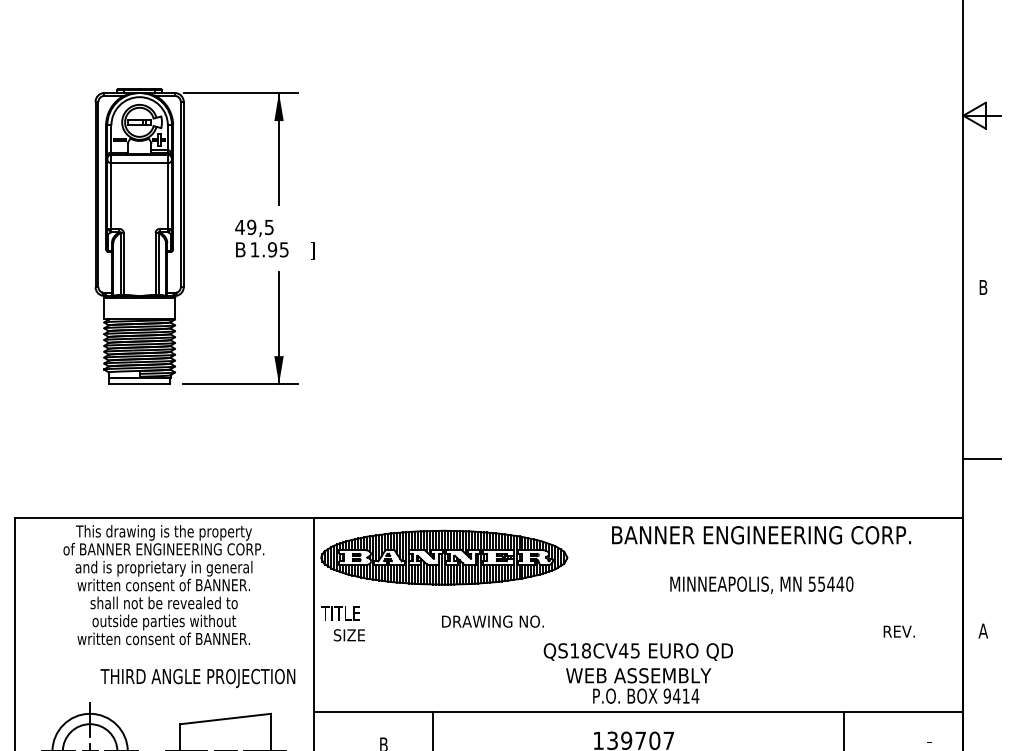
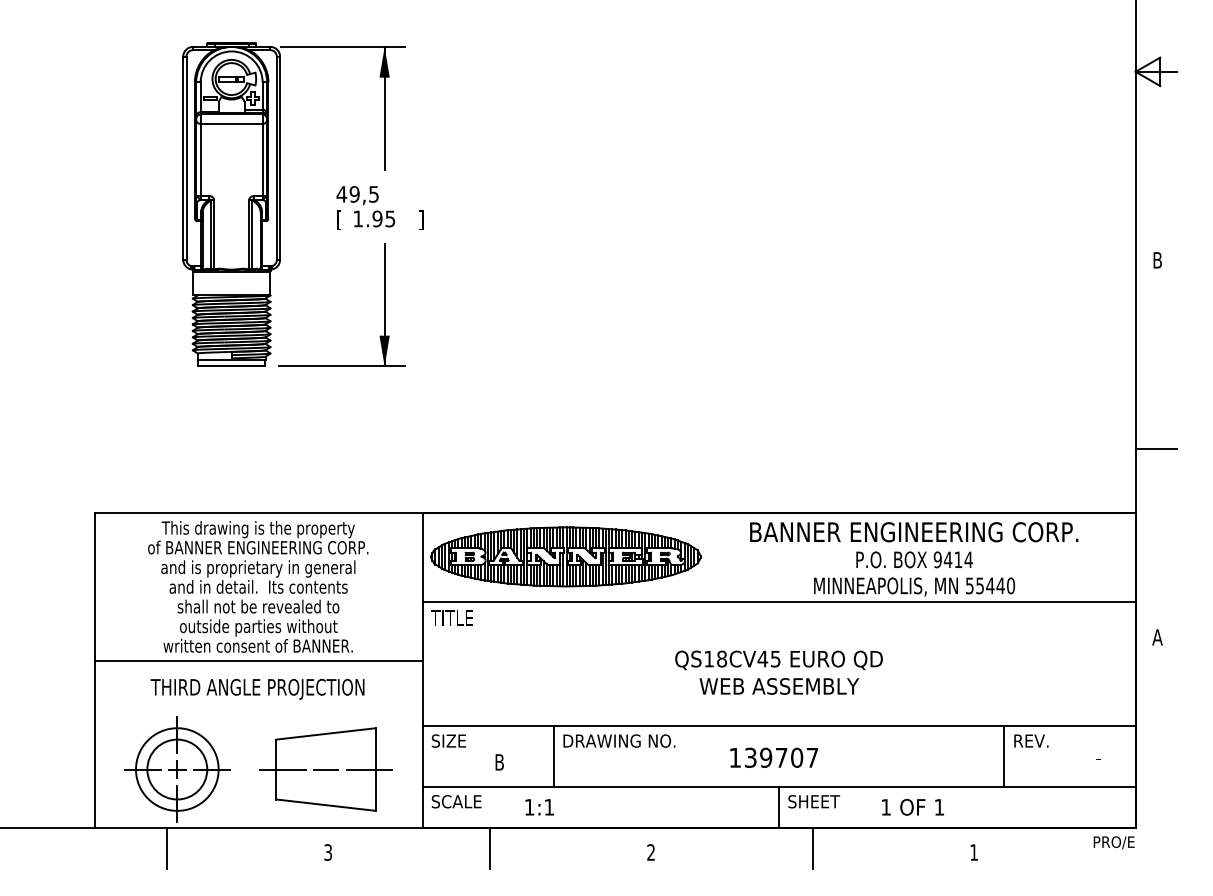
text: (240, 250) -> (342, 219), B -> [
text: (163, 584) -> (257, 586), written consent of BANNER. -> and in detail.  Its contents
line: (637, 598) -> (778, 601), added
text: (493, 621) -> (619, 740), moved
text: (899, 631) -> (1031, 740), moved
text: (349, 634) -> (448, 740), moved
line: (164, 652) -> (258, 660), added
text: (197, 677) -> (257, 688), moved
text: (646, 695) -> (914, 559), moved

